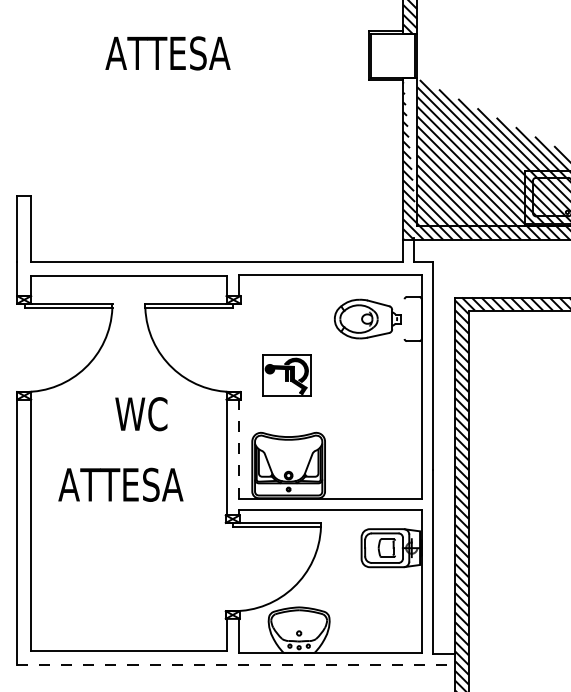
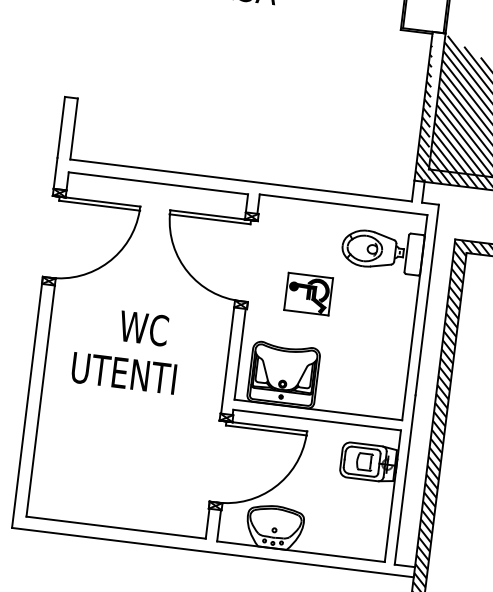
line: (404, 318) -> (406, 253), added
part: (286, 375) -> (308, 294), moved
text: (141, 414) -> (143, 328), moved
line: (239, 448) -> (240, 353), dashed -> solid
text: (120, 484) -> (127, 373), ATTESA -> UTENTI
line: (236, 665) -> (213, 552), dashed -> solid

